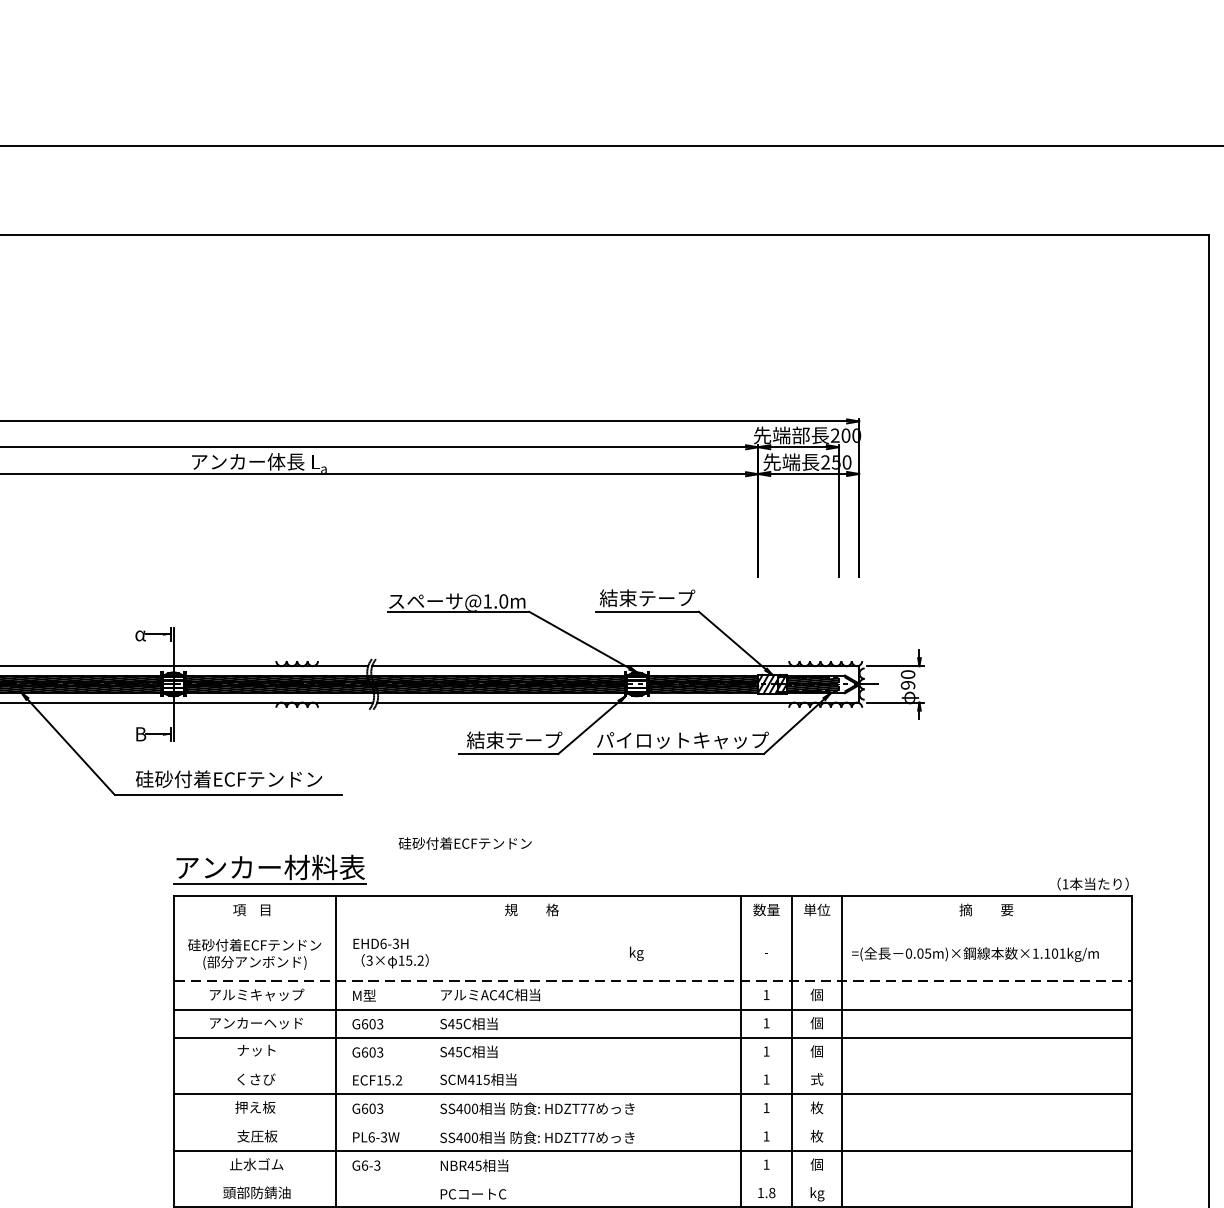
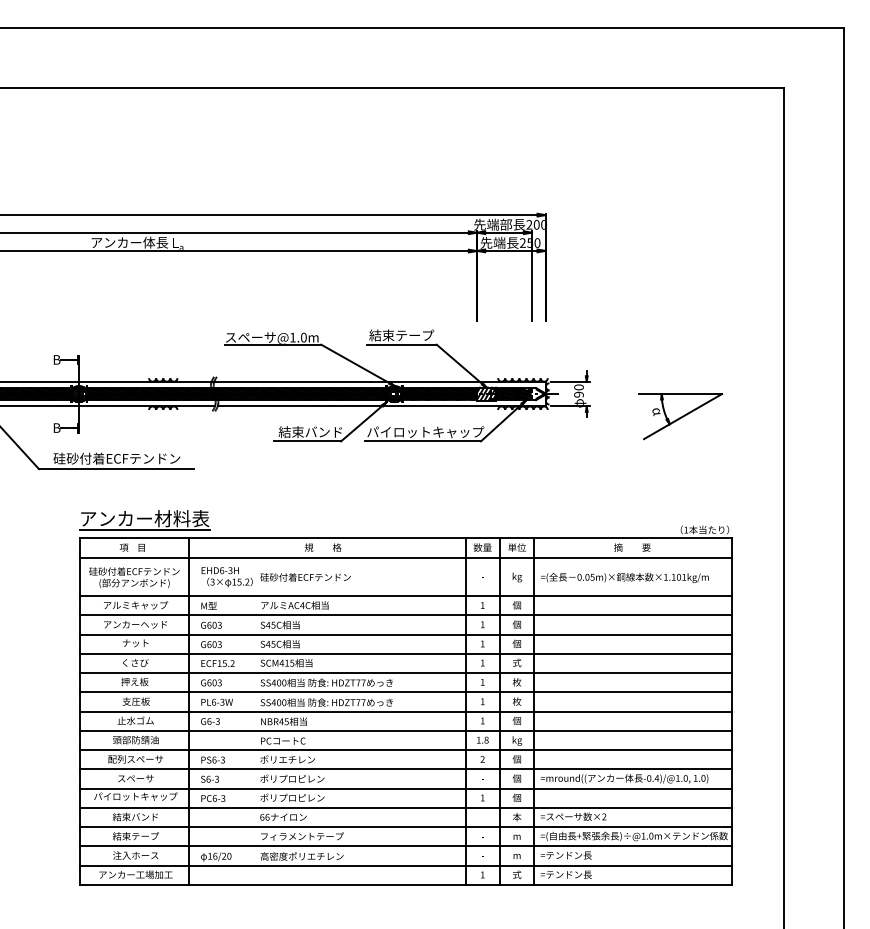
text: (140, 633) -> (56, 359), α -> B
part: (1057, 717) -> (680, 416), added
text: (534, 739) -> (324, 431), 結束テープ -> 結束バンド
text: (465, 843) -> (305, 577), moved
line: (653, 924) -> (405, 557), added
text: (636, 953) -> (517, 577), moved
line: (653, 981) -> (405, 596), dashed -> solid
line: (653, 1065) -> (405, 653), added
line: (653, 1122) -> (405, 692), added
line: (653, 1178) -> (405, 730), added

